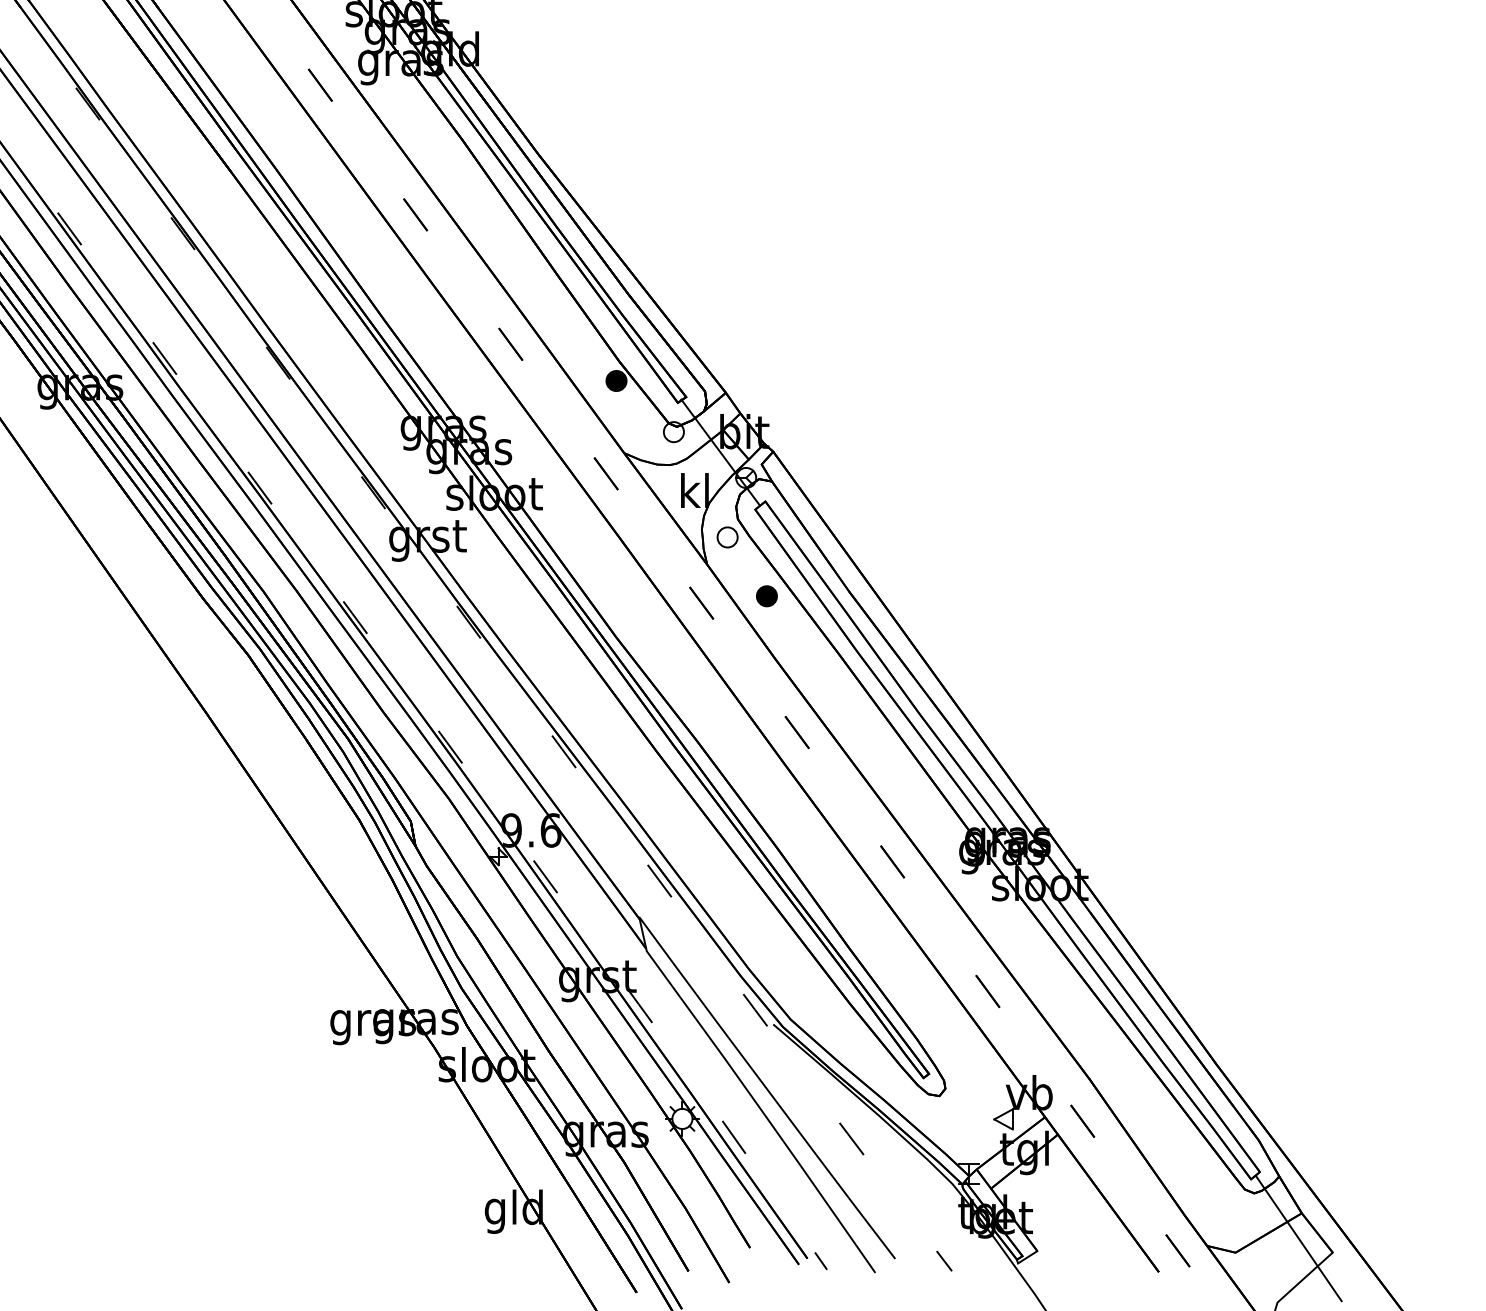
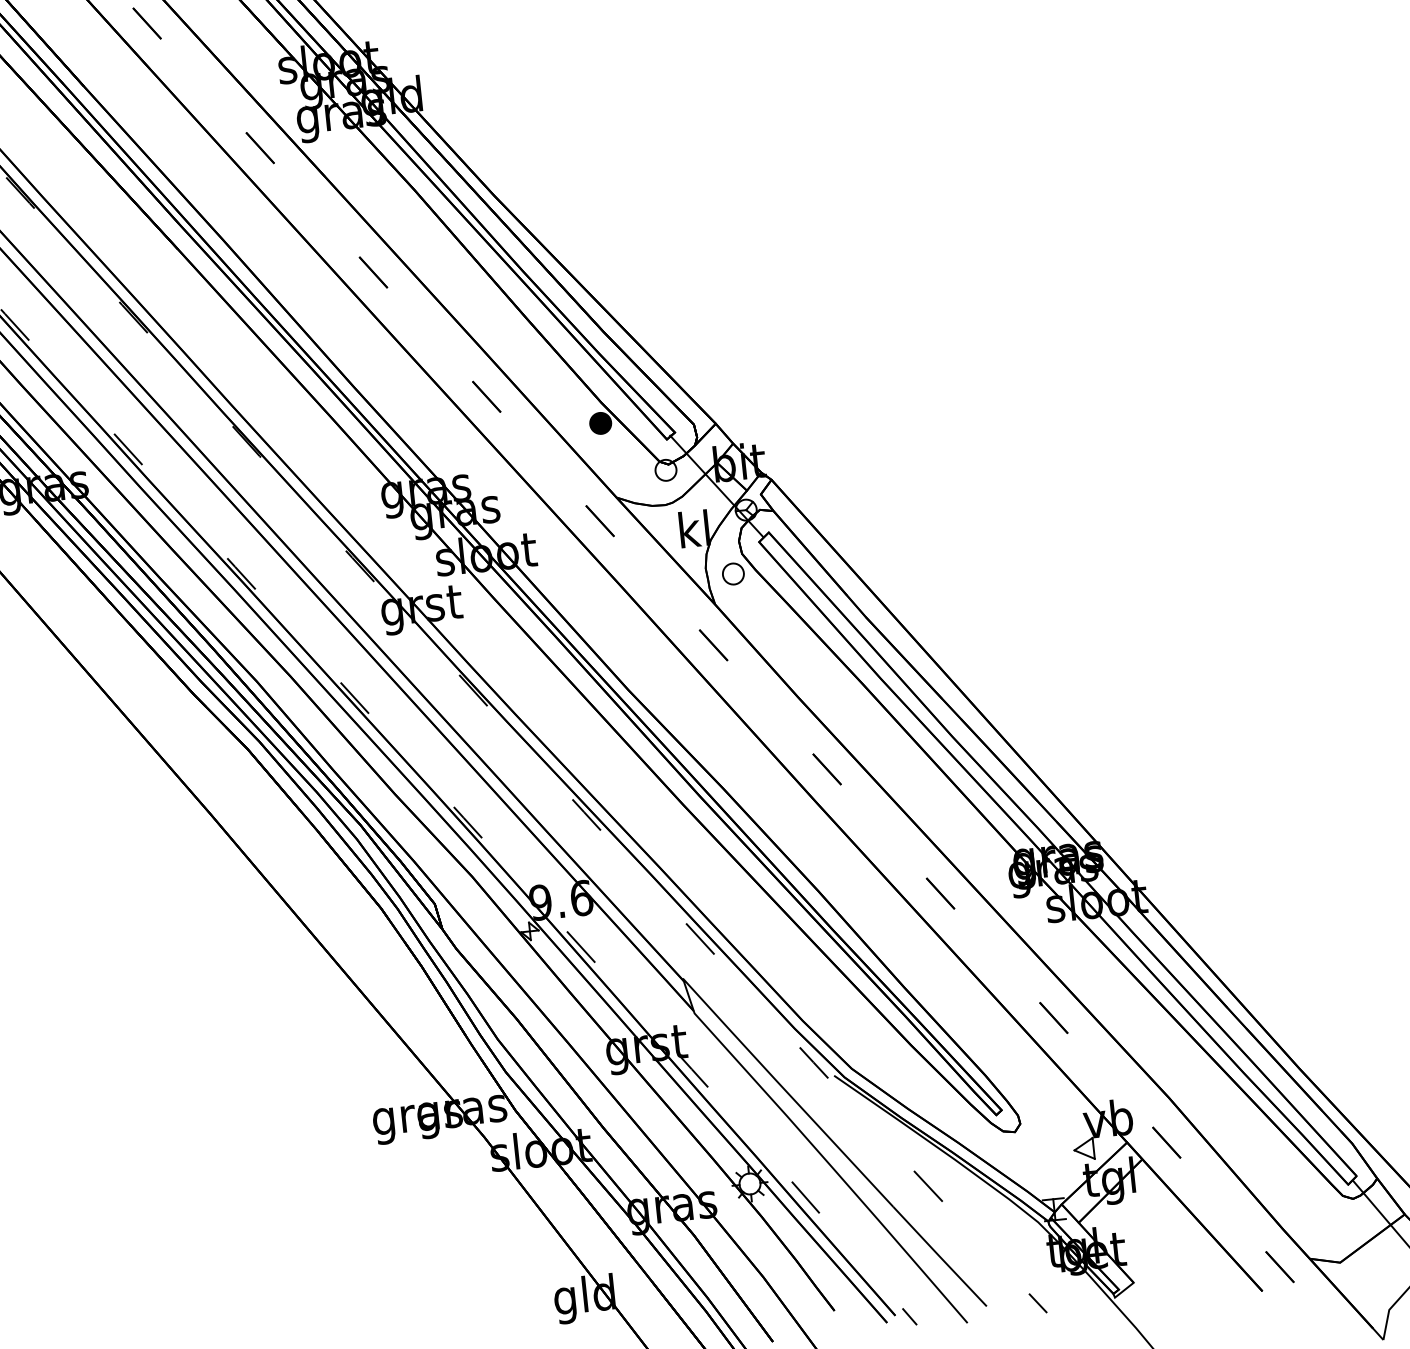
part: (766, 596) -> (780, 631), removed

